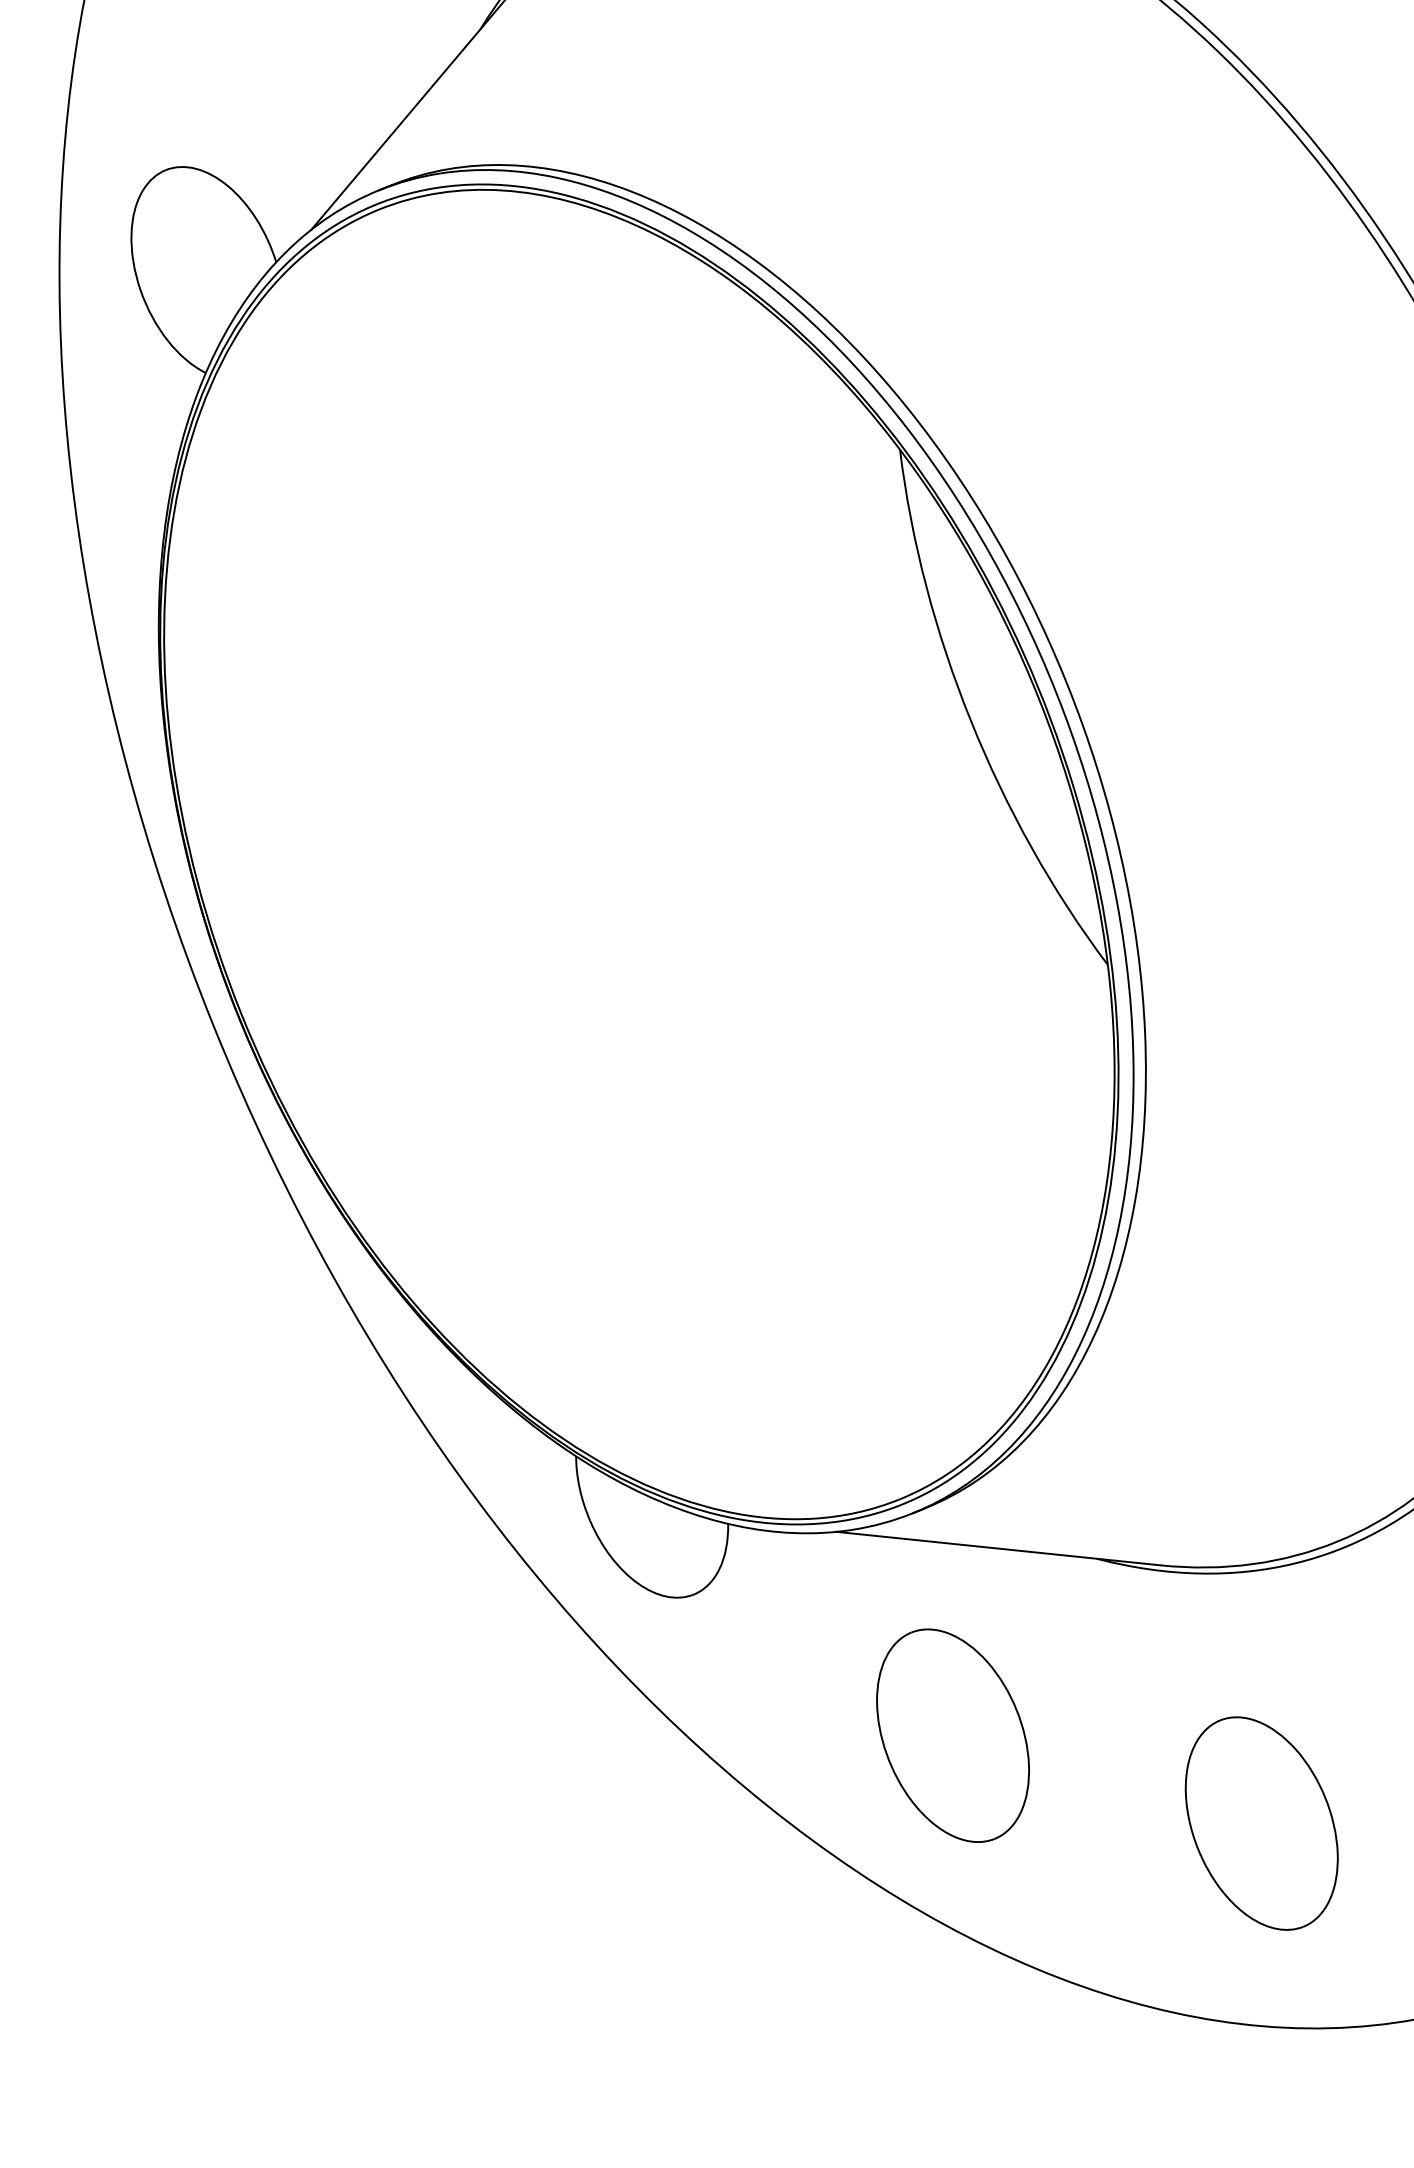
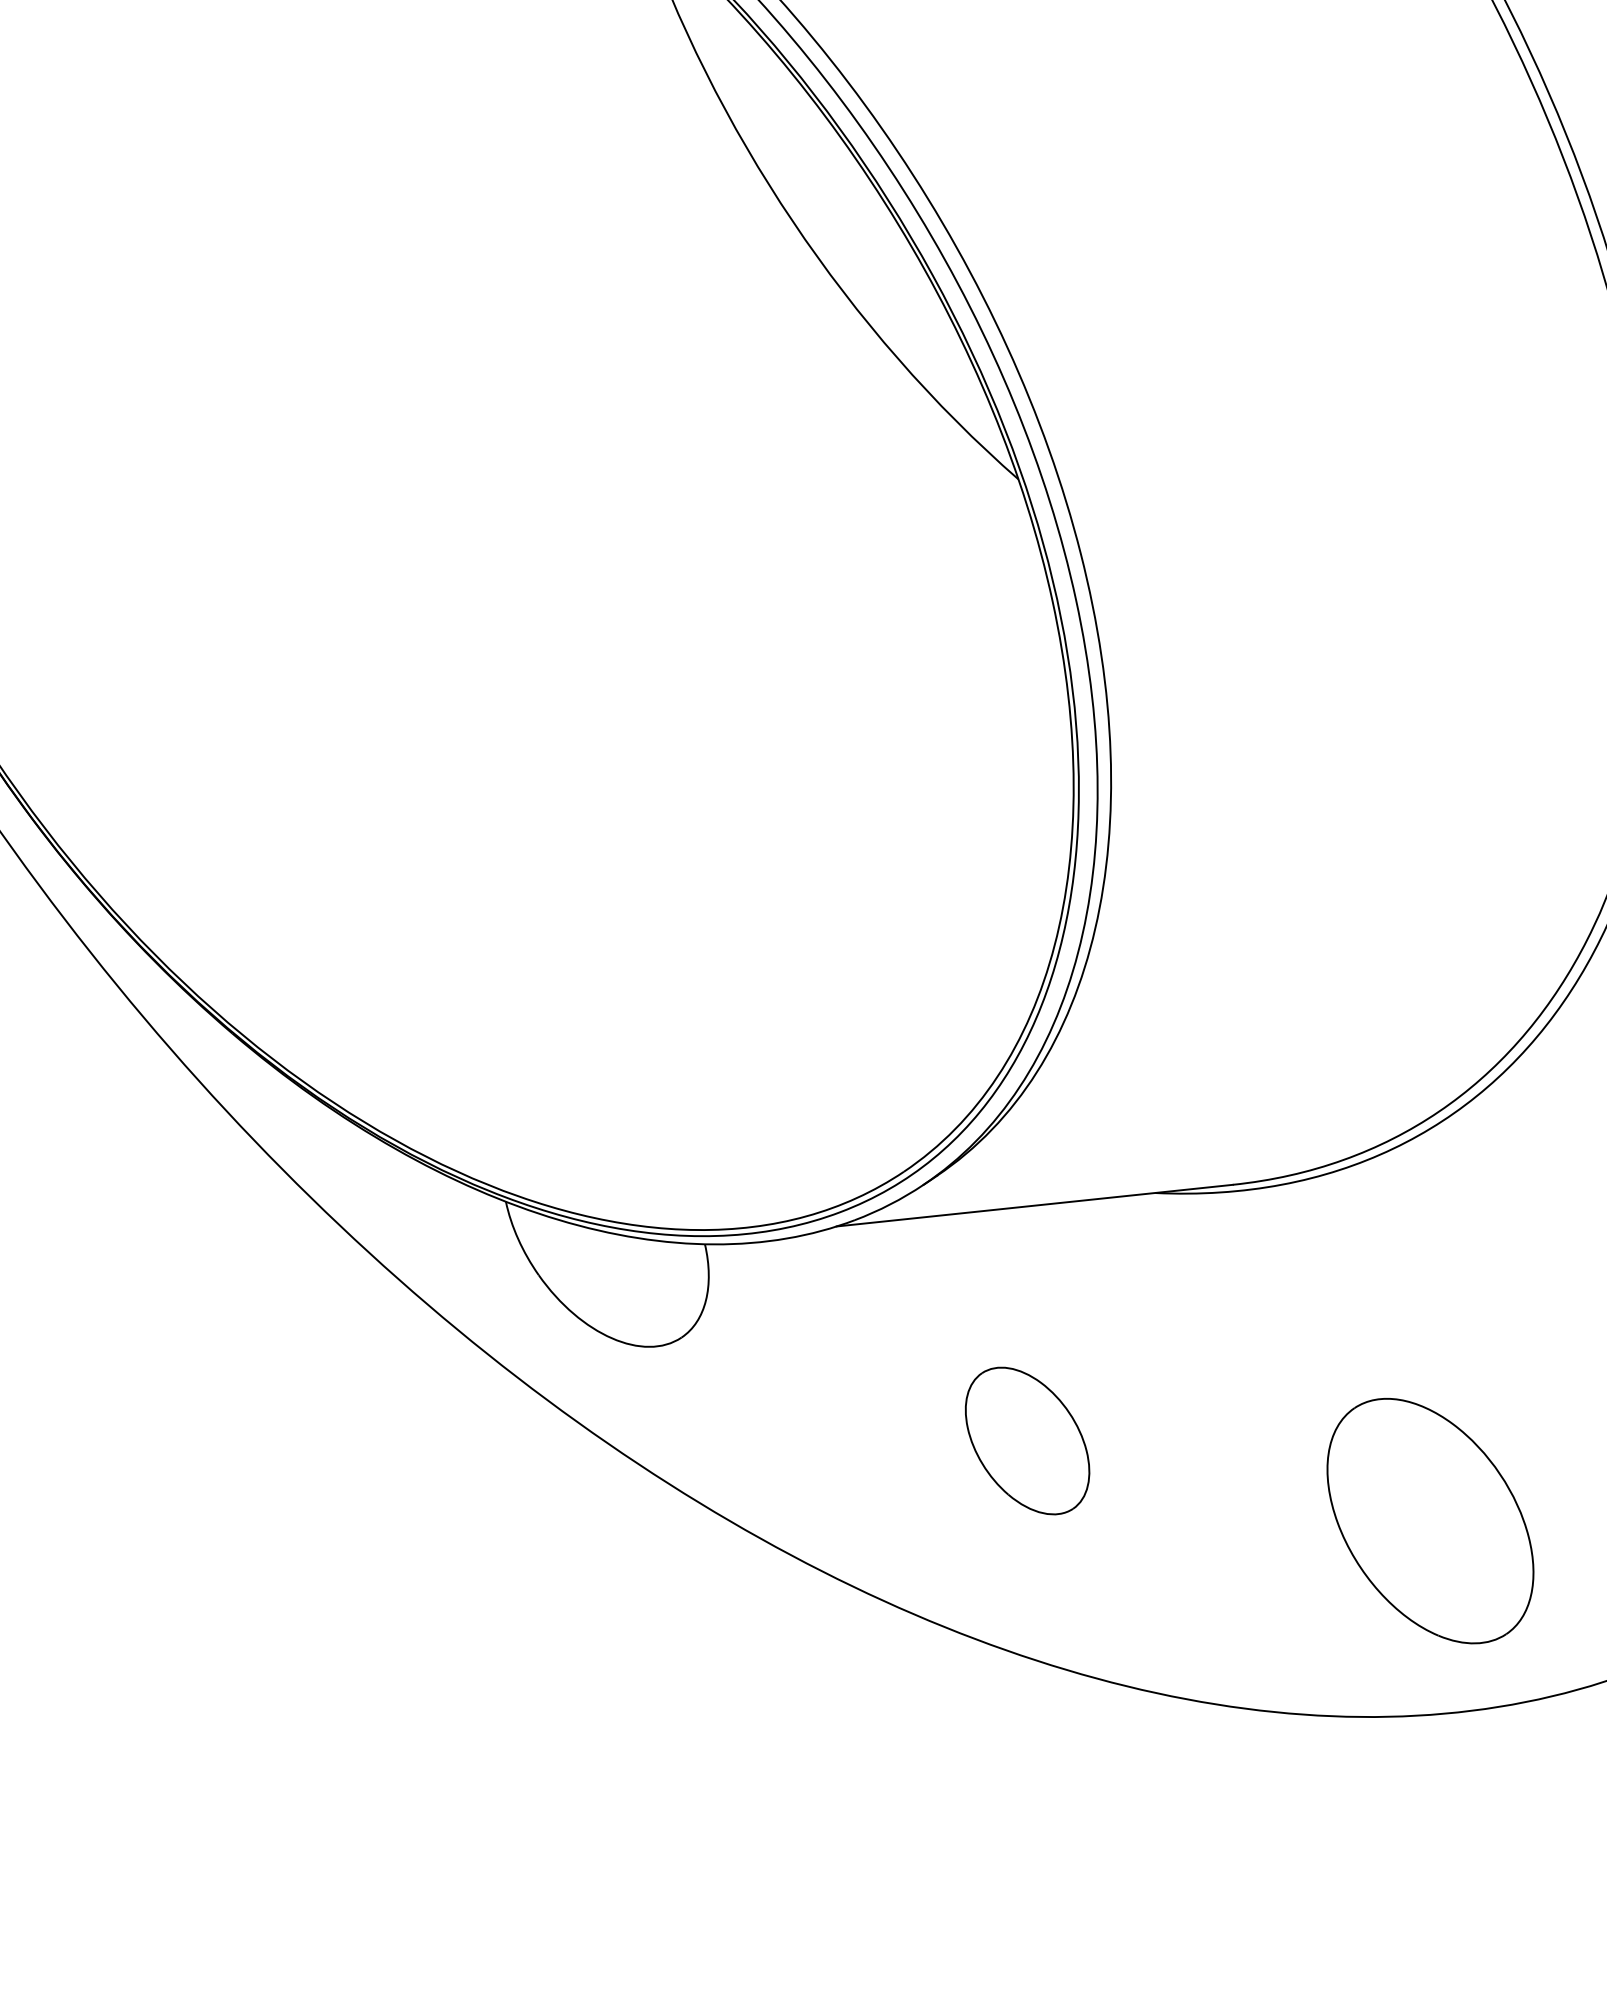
part: (952, 1735) -> (1026, 1440), size x0.6
part: (1261, 1823) -> (1430, 1521), moved

